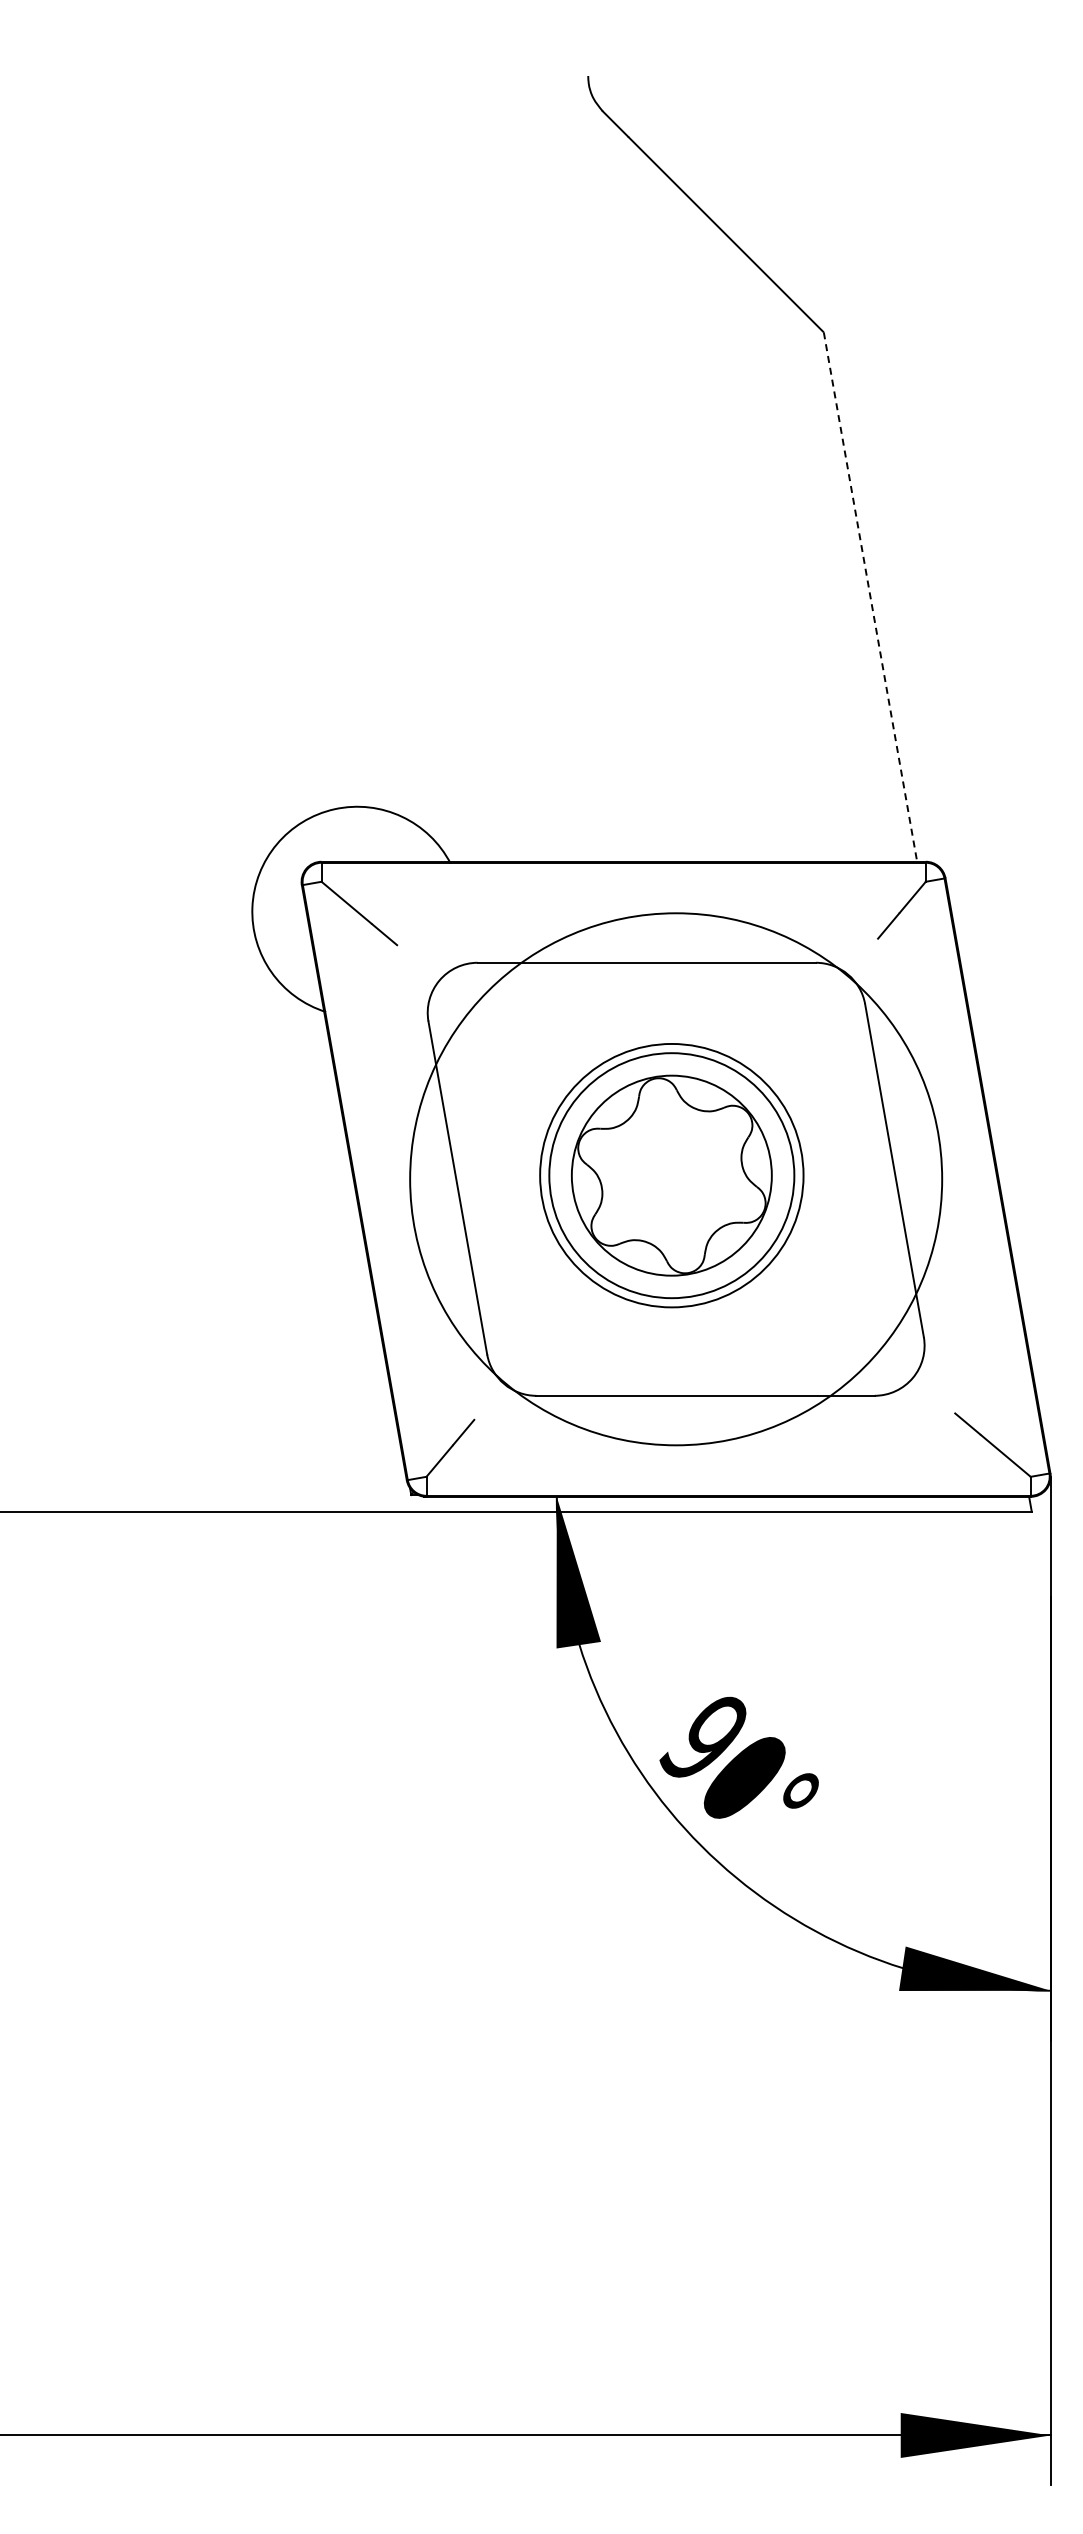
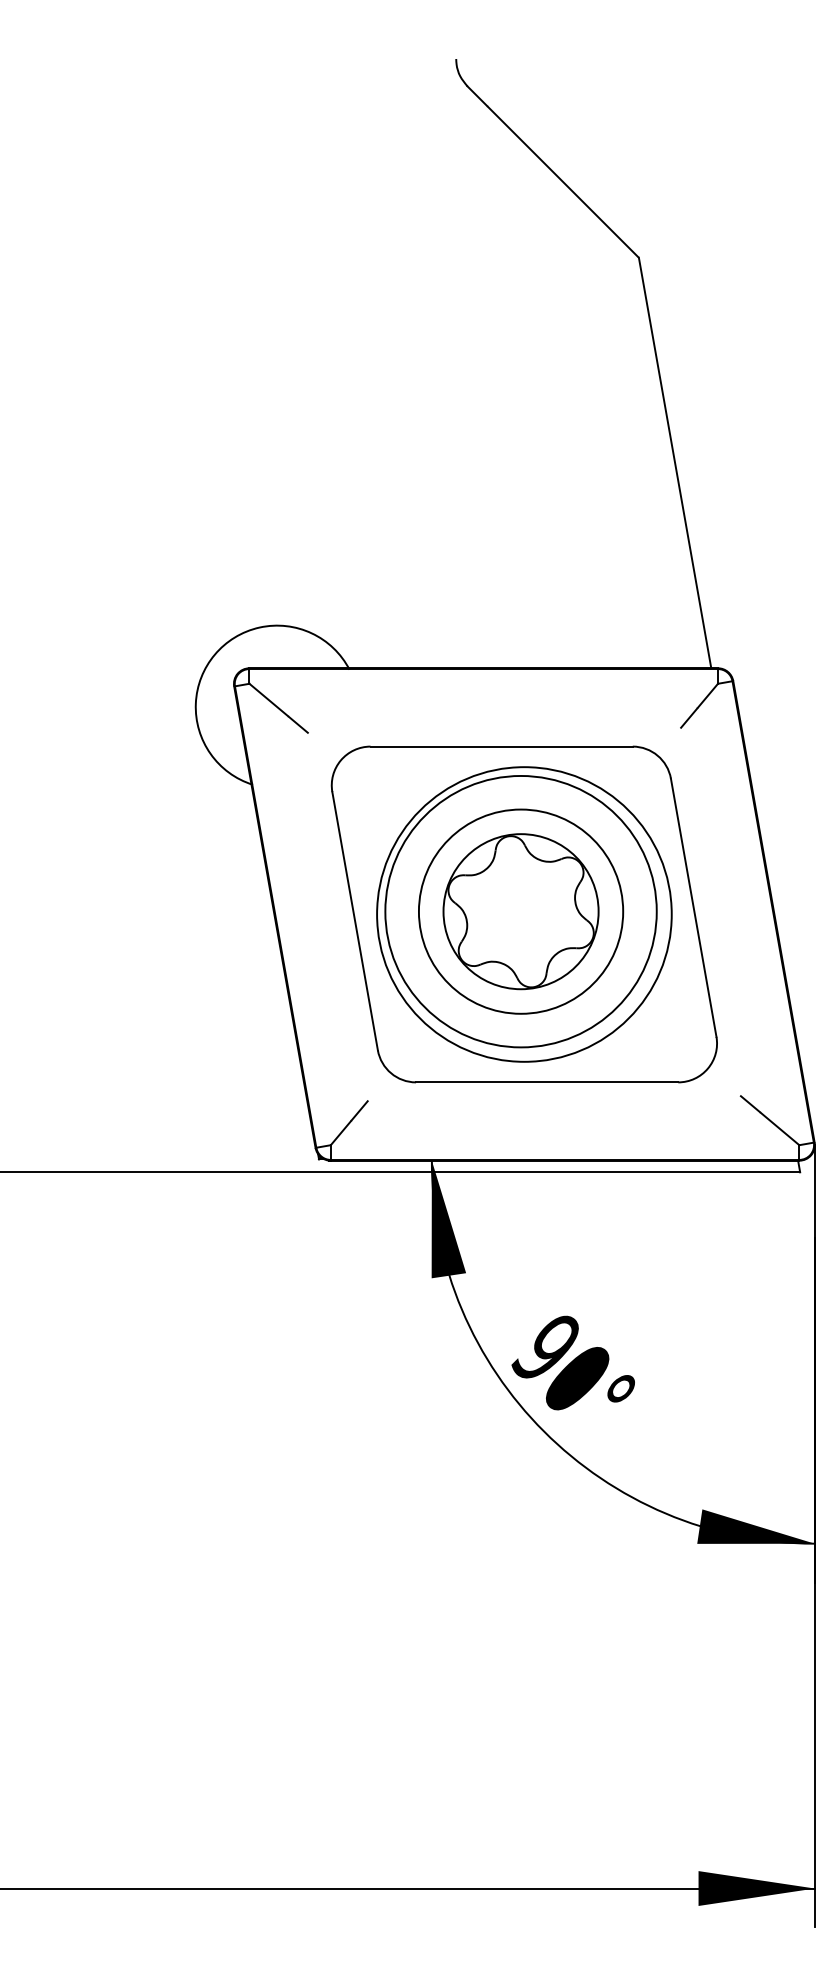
line: (870, 597) -> (675, 463), dashed -> solid
circle: (671, 1175) -> (520, 911), size x1.43
circle: (676, 1179) -> (524, 914), size x0.71

